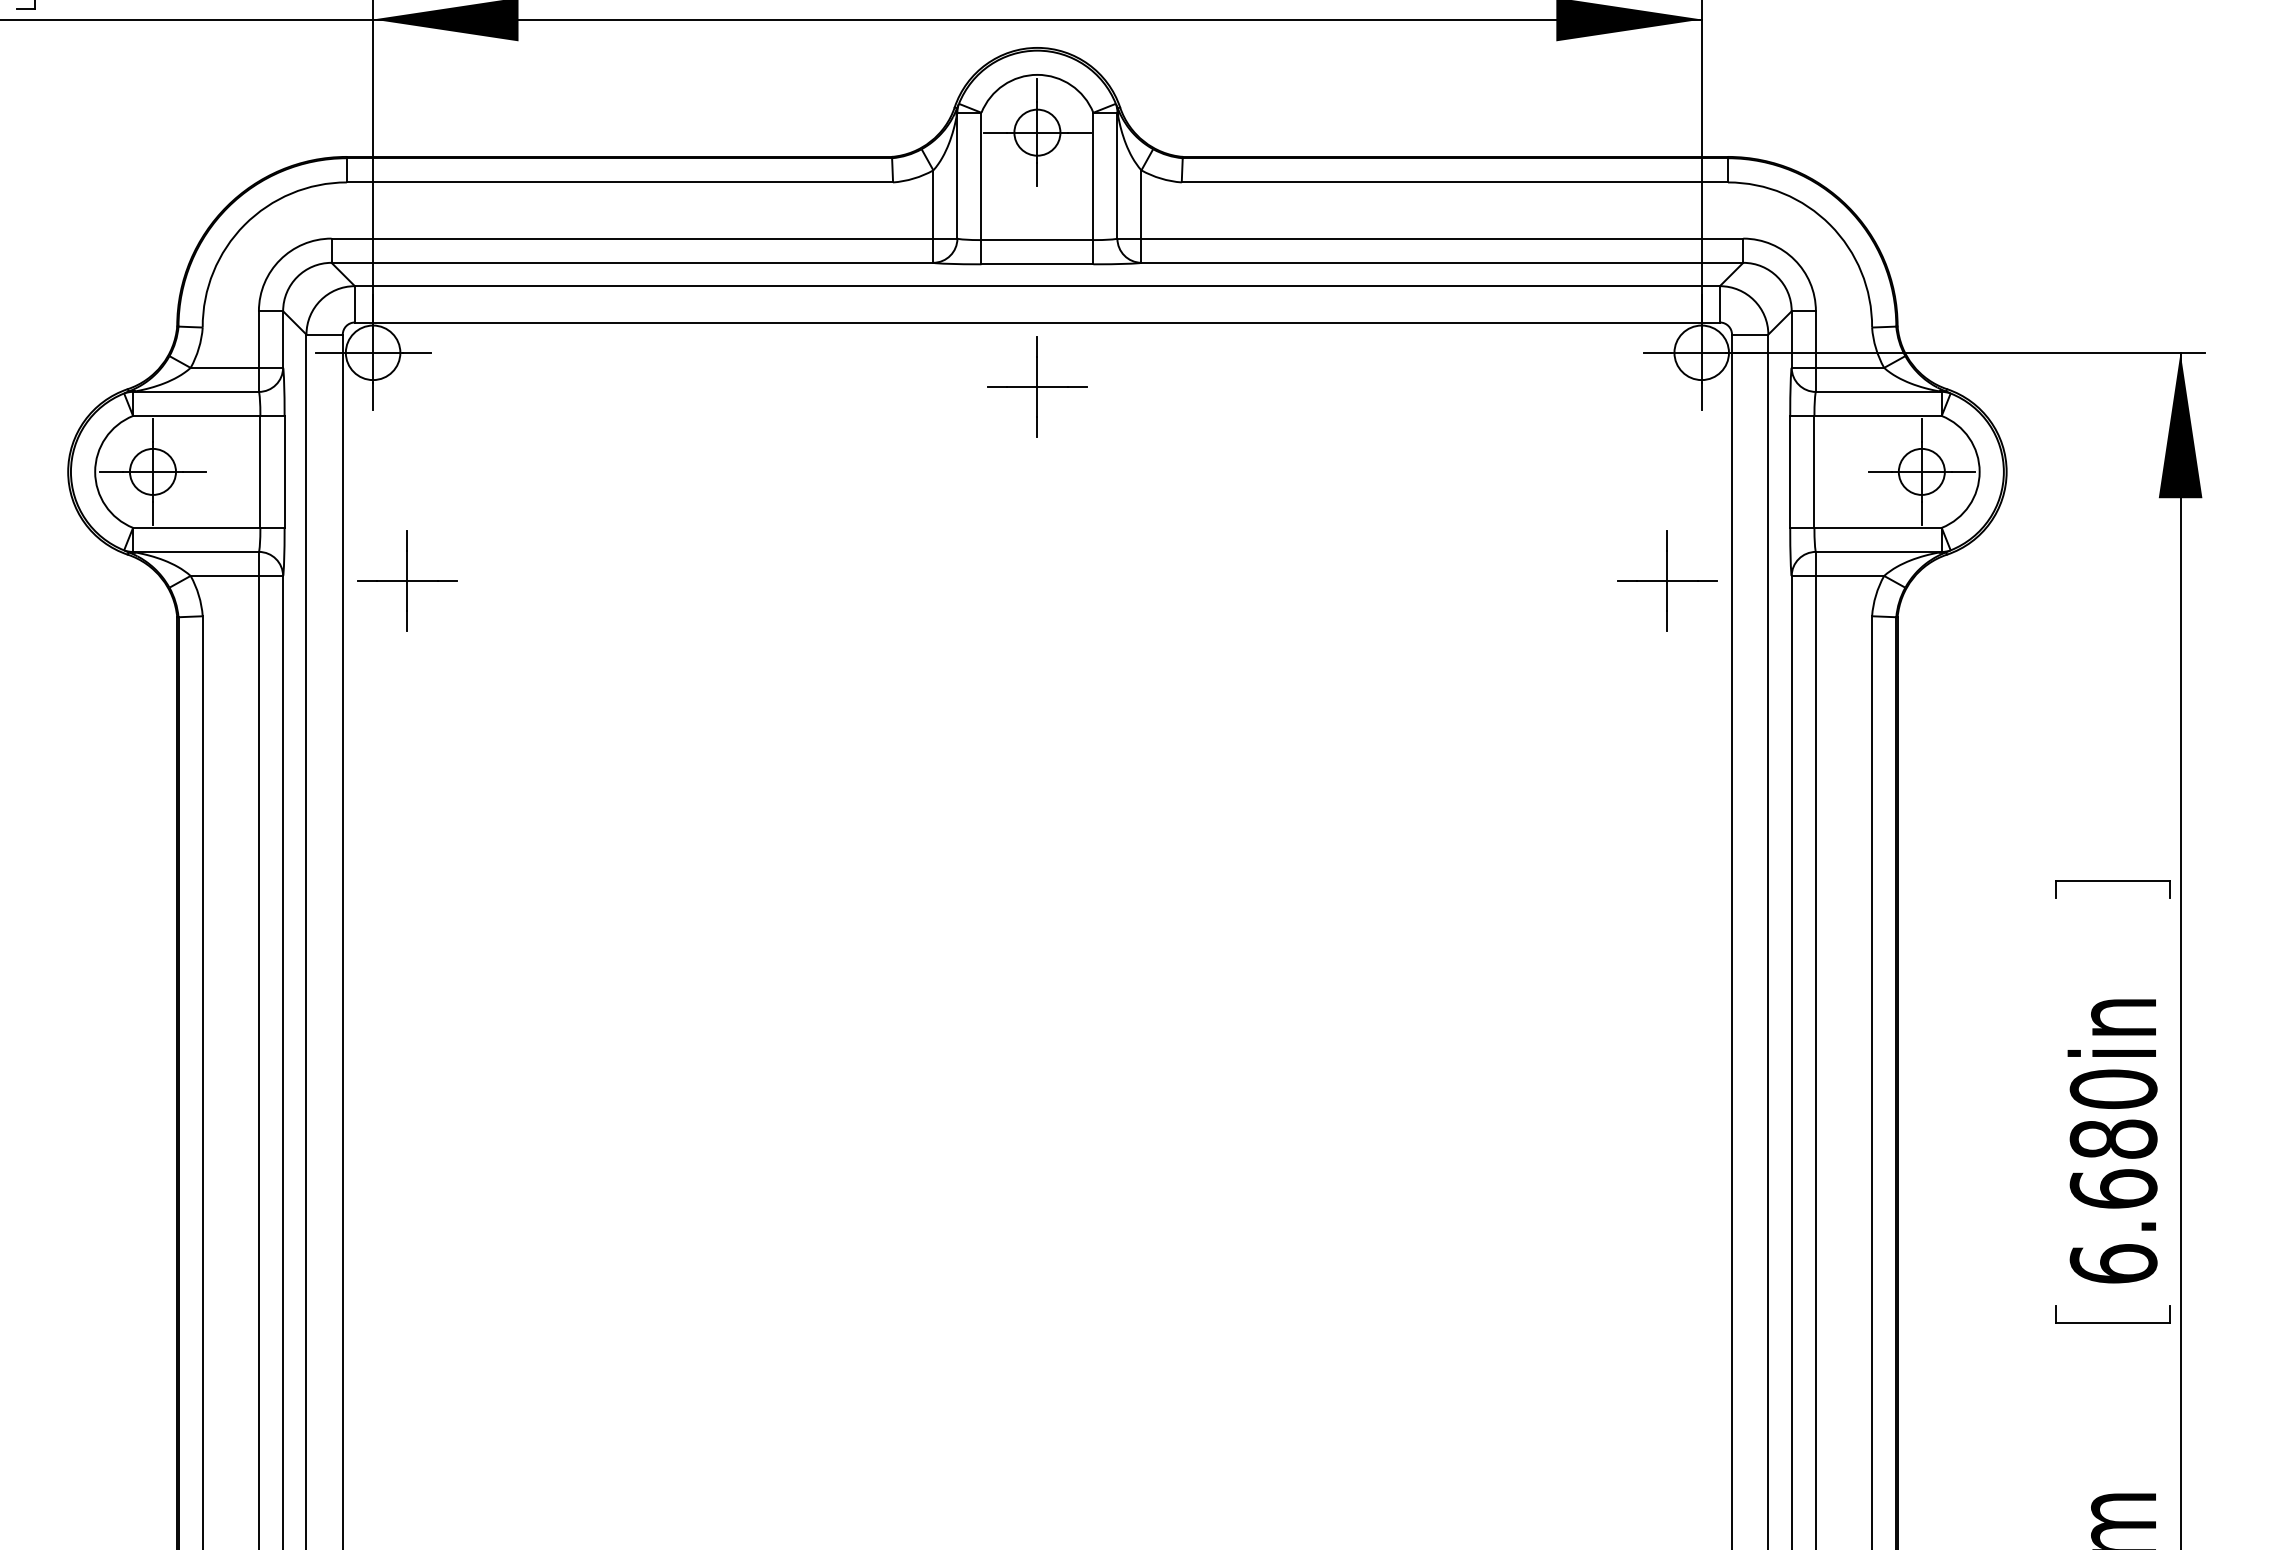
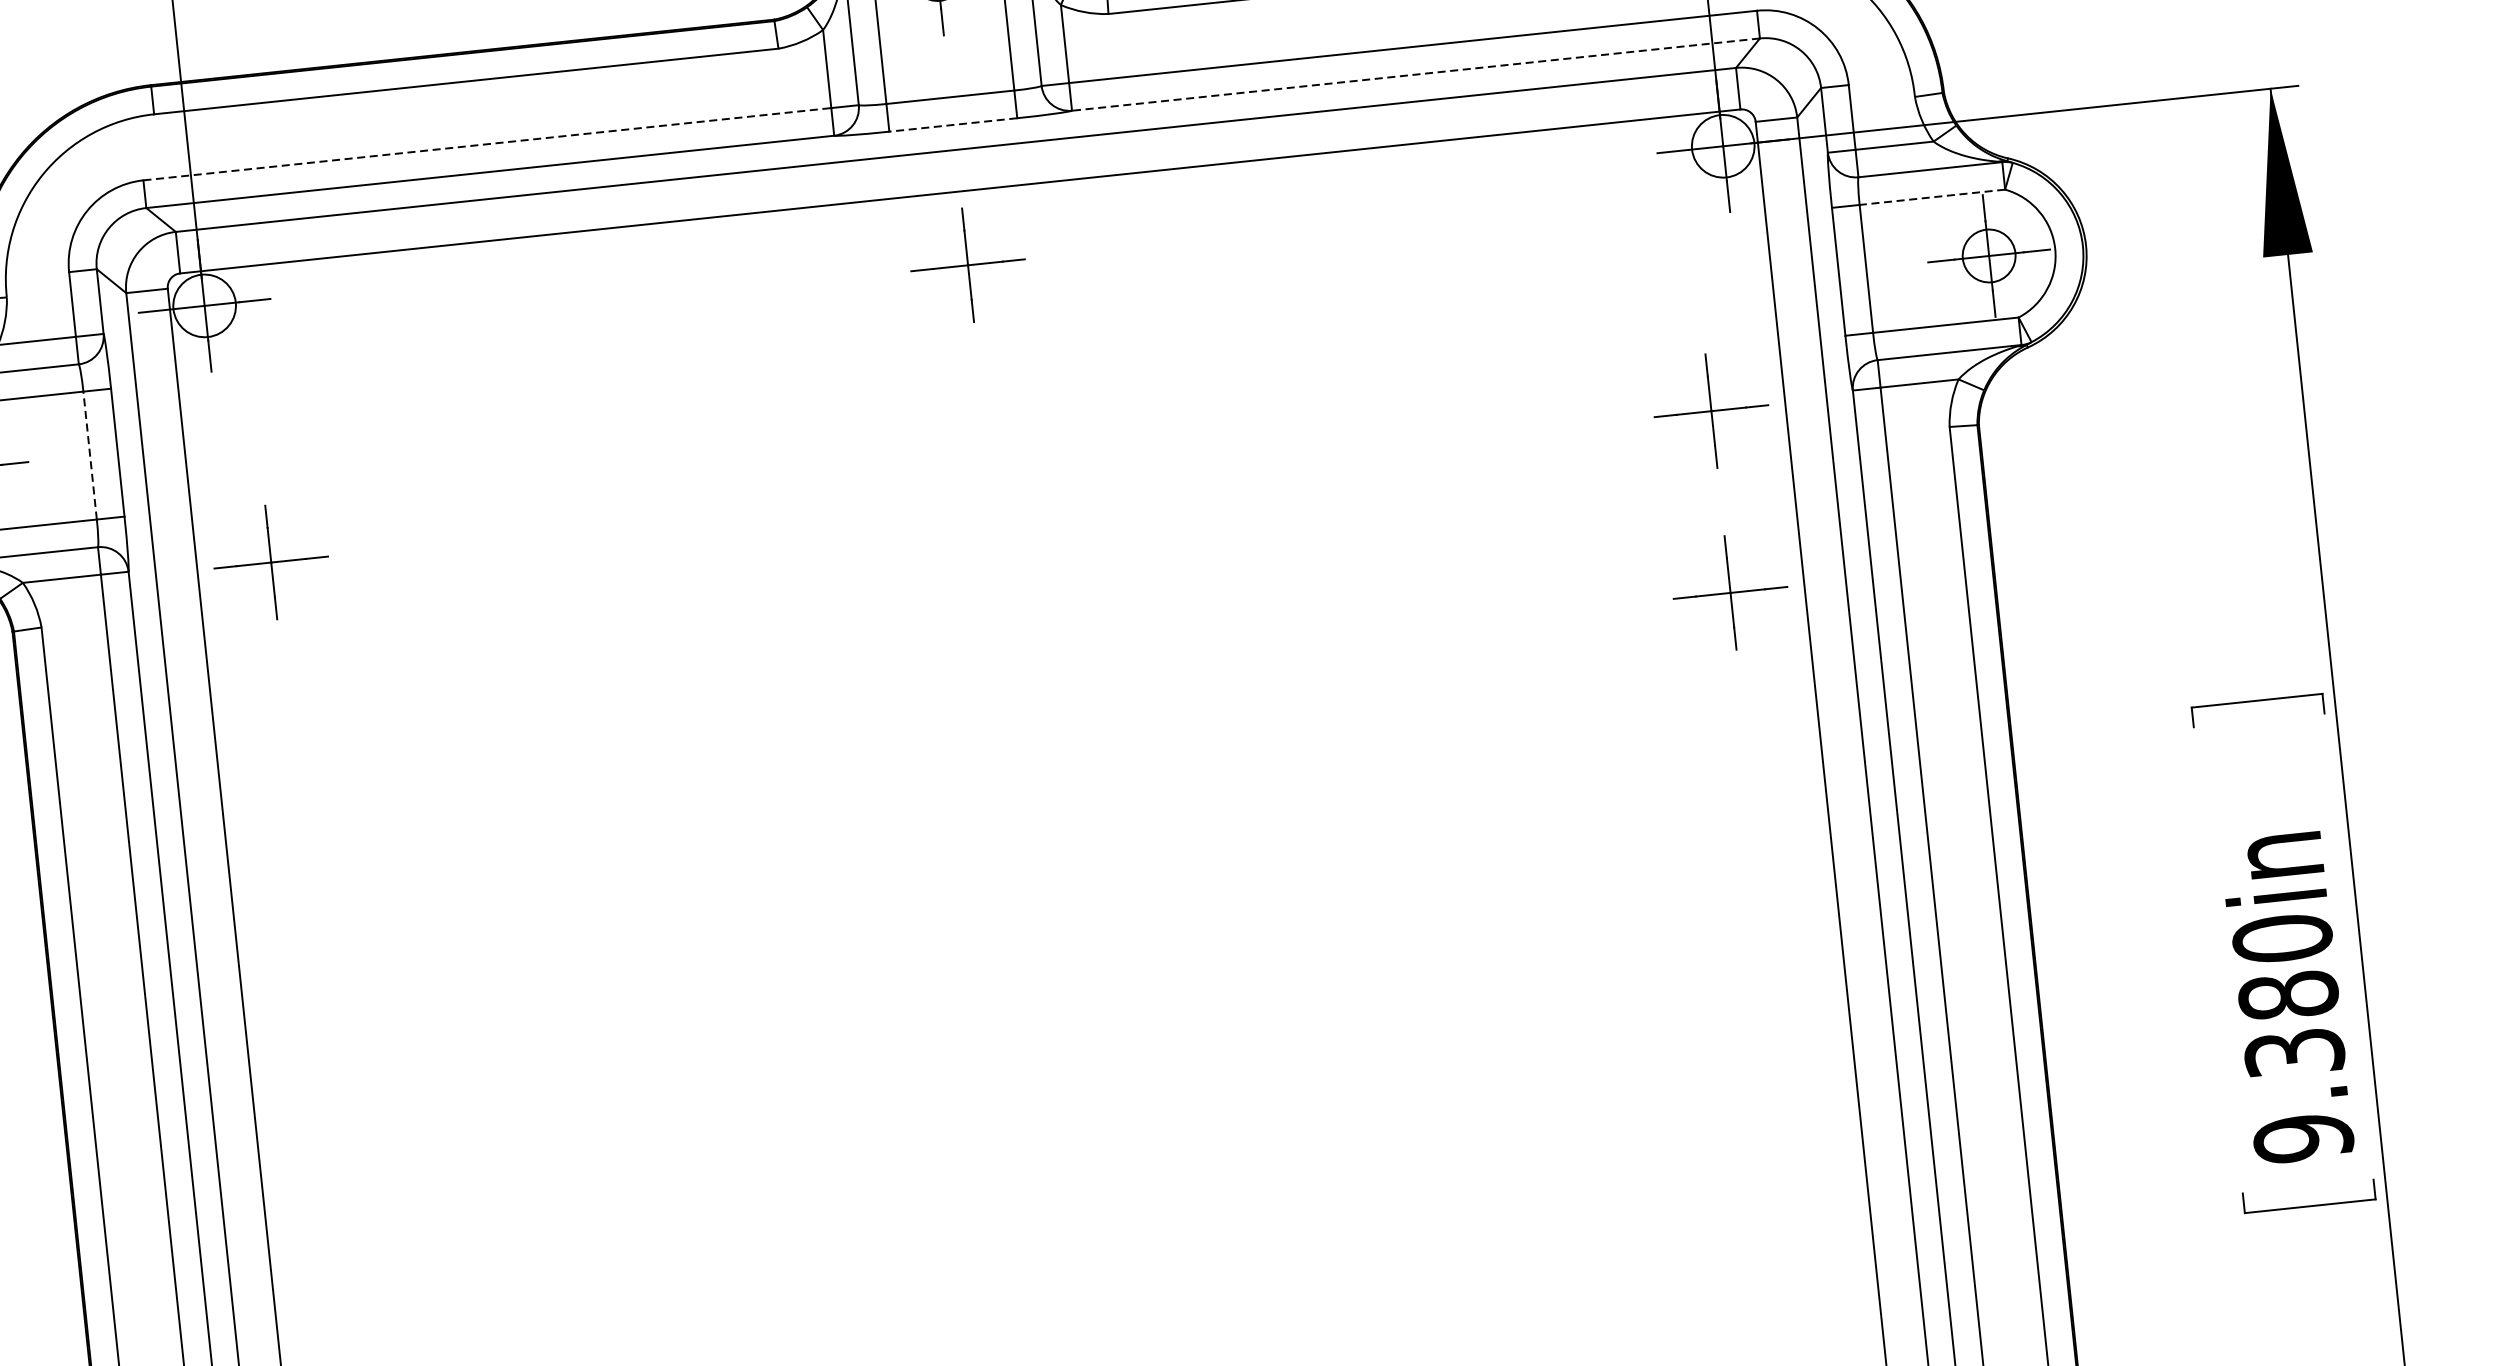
line: (632, 238) -> (487, 144), solid -> dashed
line: (1442, 262) -> (1416, 74), solid -> dashed
line: (1037, 264) -> (953, 125), solid -> dashed
line: (1878, 415) -> (1932, 196), solid -> dashed
line: (260, 471) -> (90, 455), solid -> dashed
part: (1667, 739) -> (1730, 592), added
text: (2113, 1226) -> (2298, 1095), 6.680in -> 9.380in

